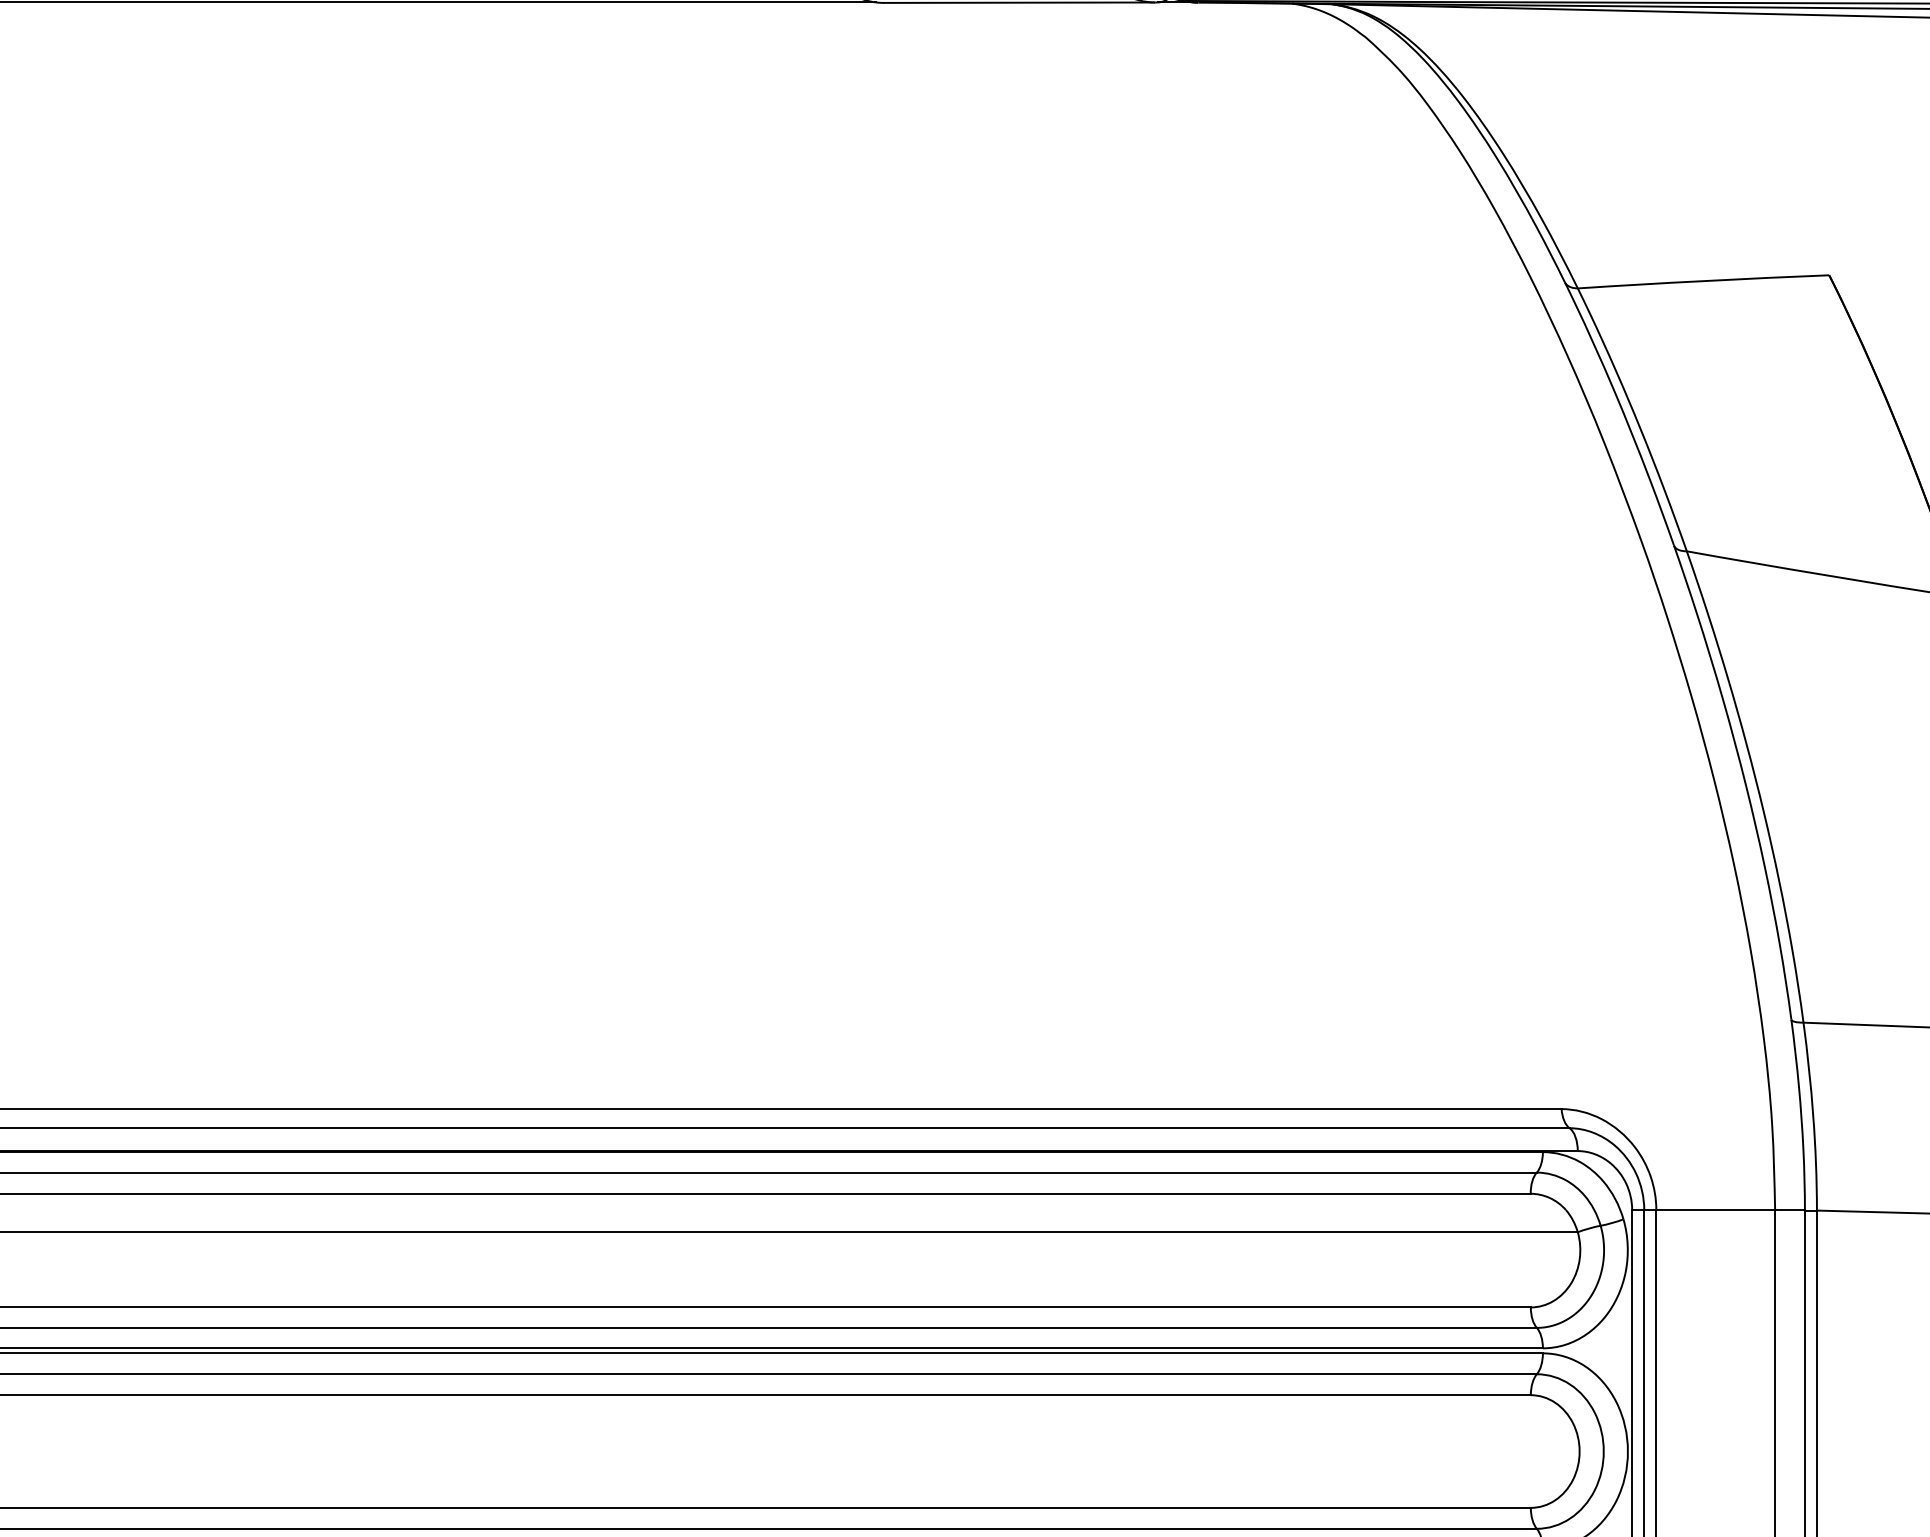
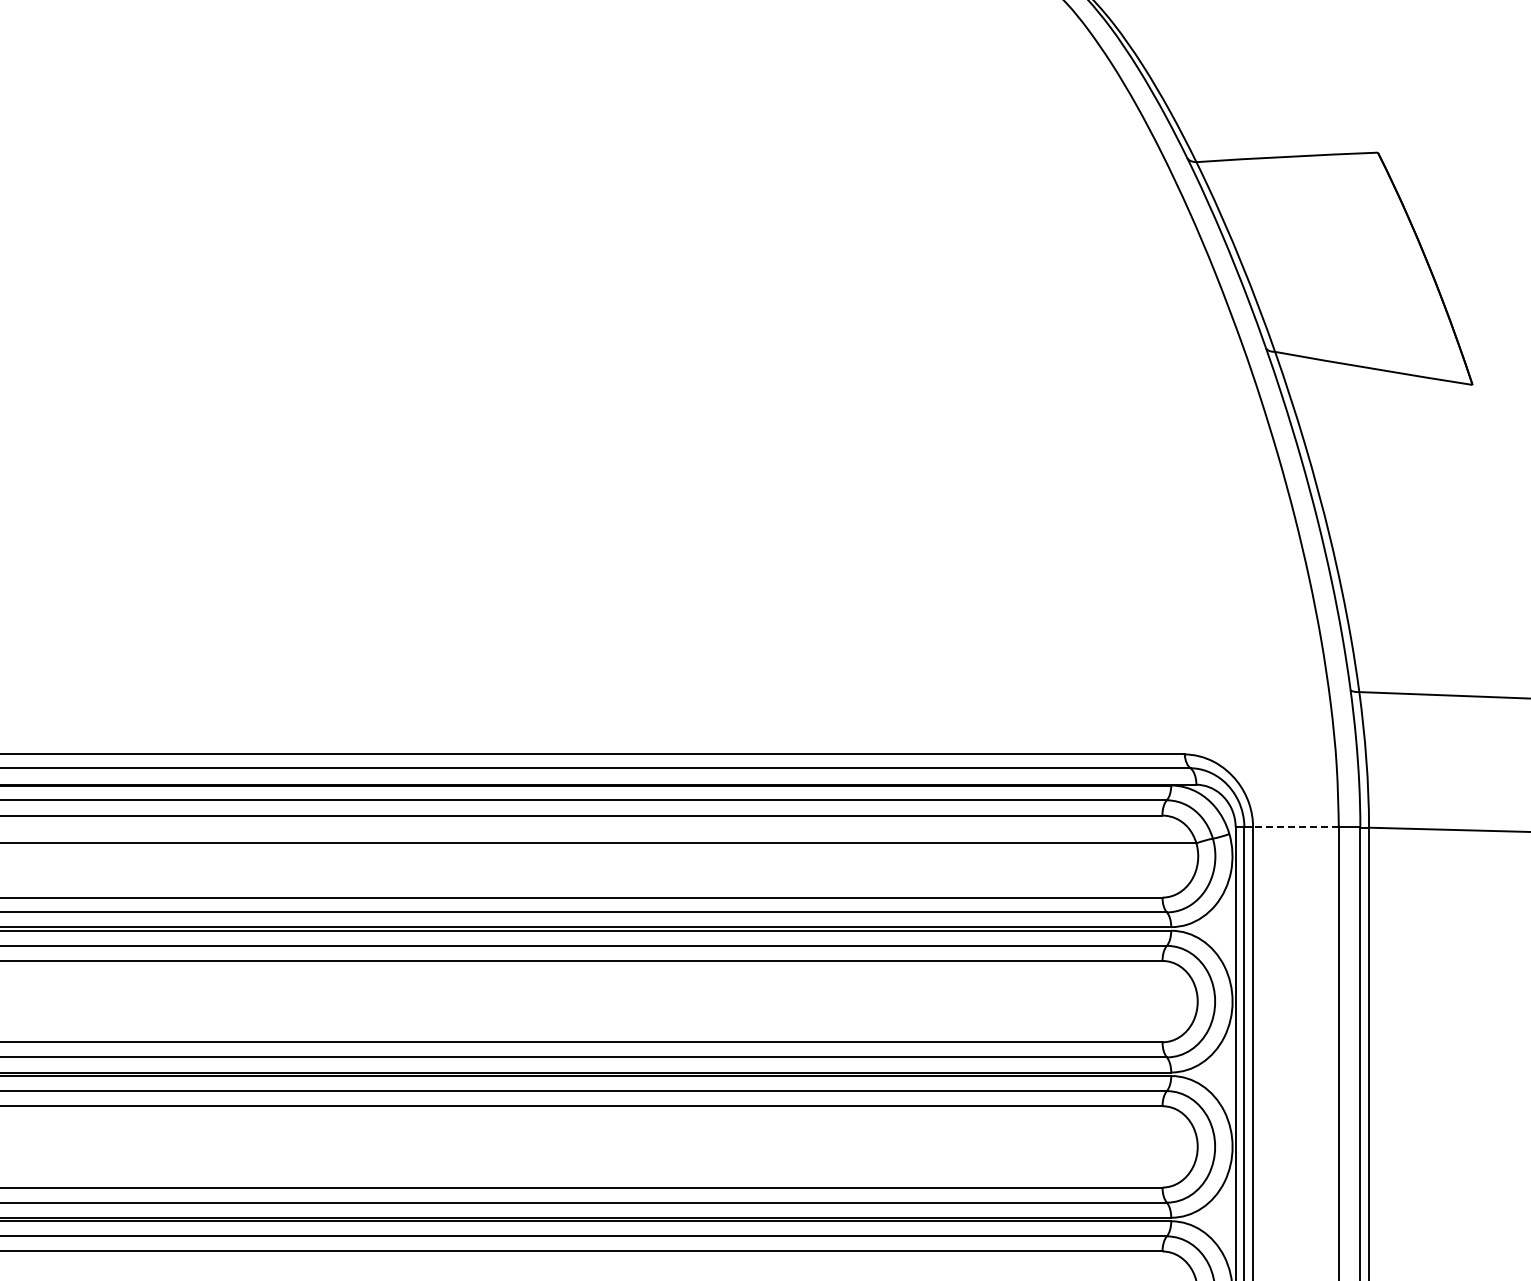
line: (1715, 1210) -> (1295, 827), solid -> dashed

